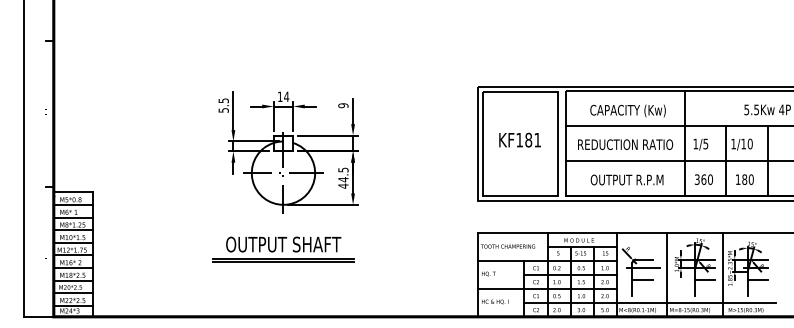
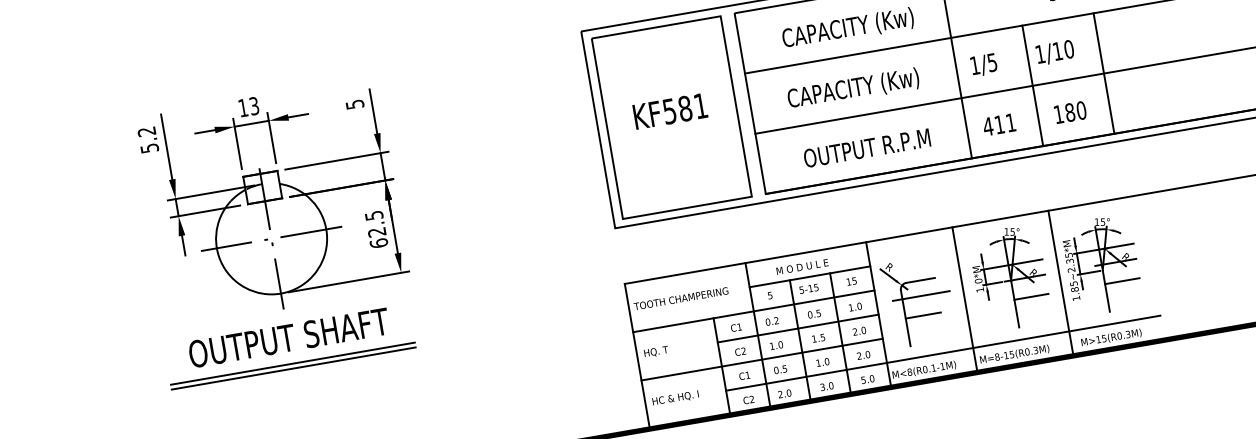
text: (286, 96) -> (253, 105), 14 -> 13
text: (223, 100) -> (146, 131), 5.5 -> 5.2
text: (343, 105) -> (355, 104), 9 -> 5
text: (519, 140) -> (669, 112), KF181 -> KF581
text: (625, 145) -> (854, 89), REDUCTION RATIO -> CAPACITY (Kw)
text: (703, 179) -> (998, 124), 360 -> 411
text: (343, 182) -> (378, 237), 44.5 -> 62.5
part: (283, 249) -> (290, 346), moved

